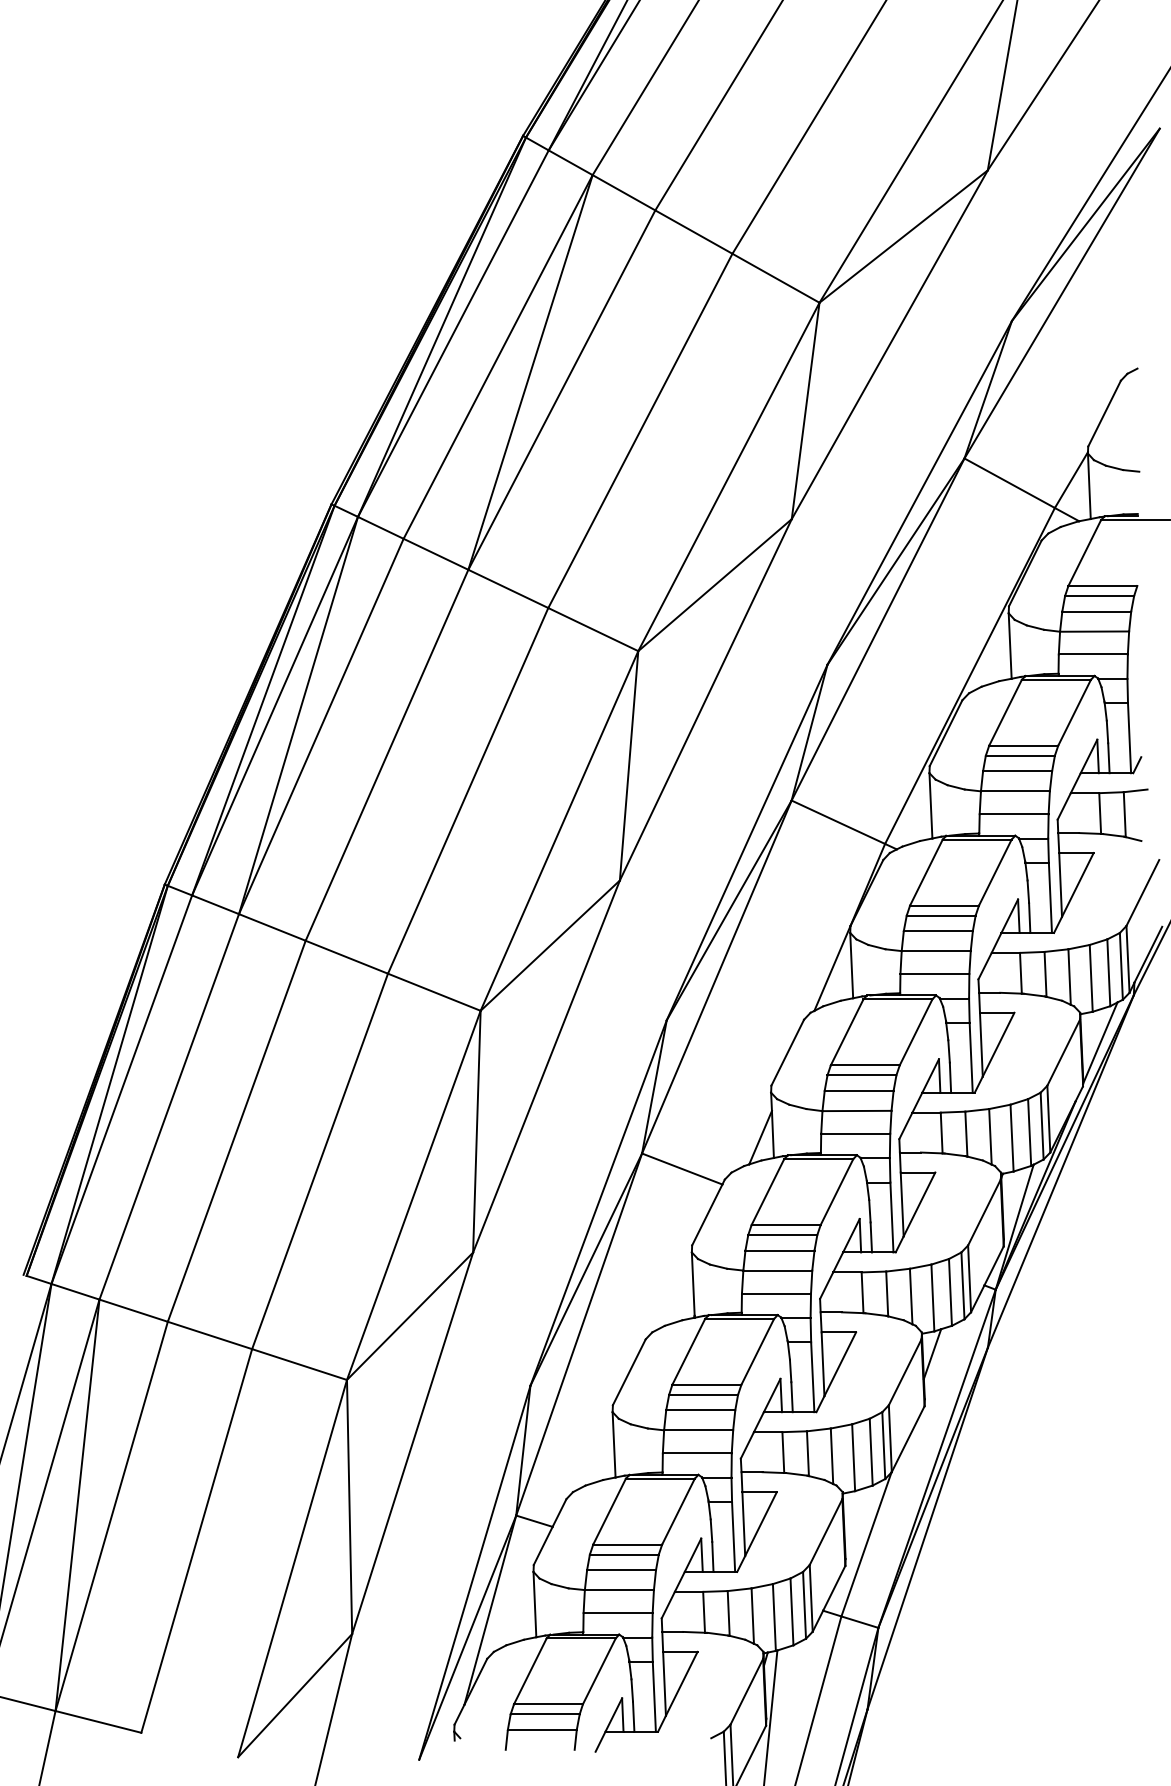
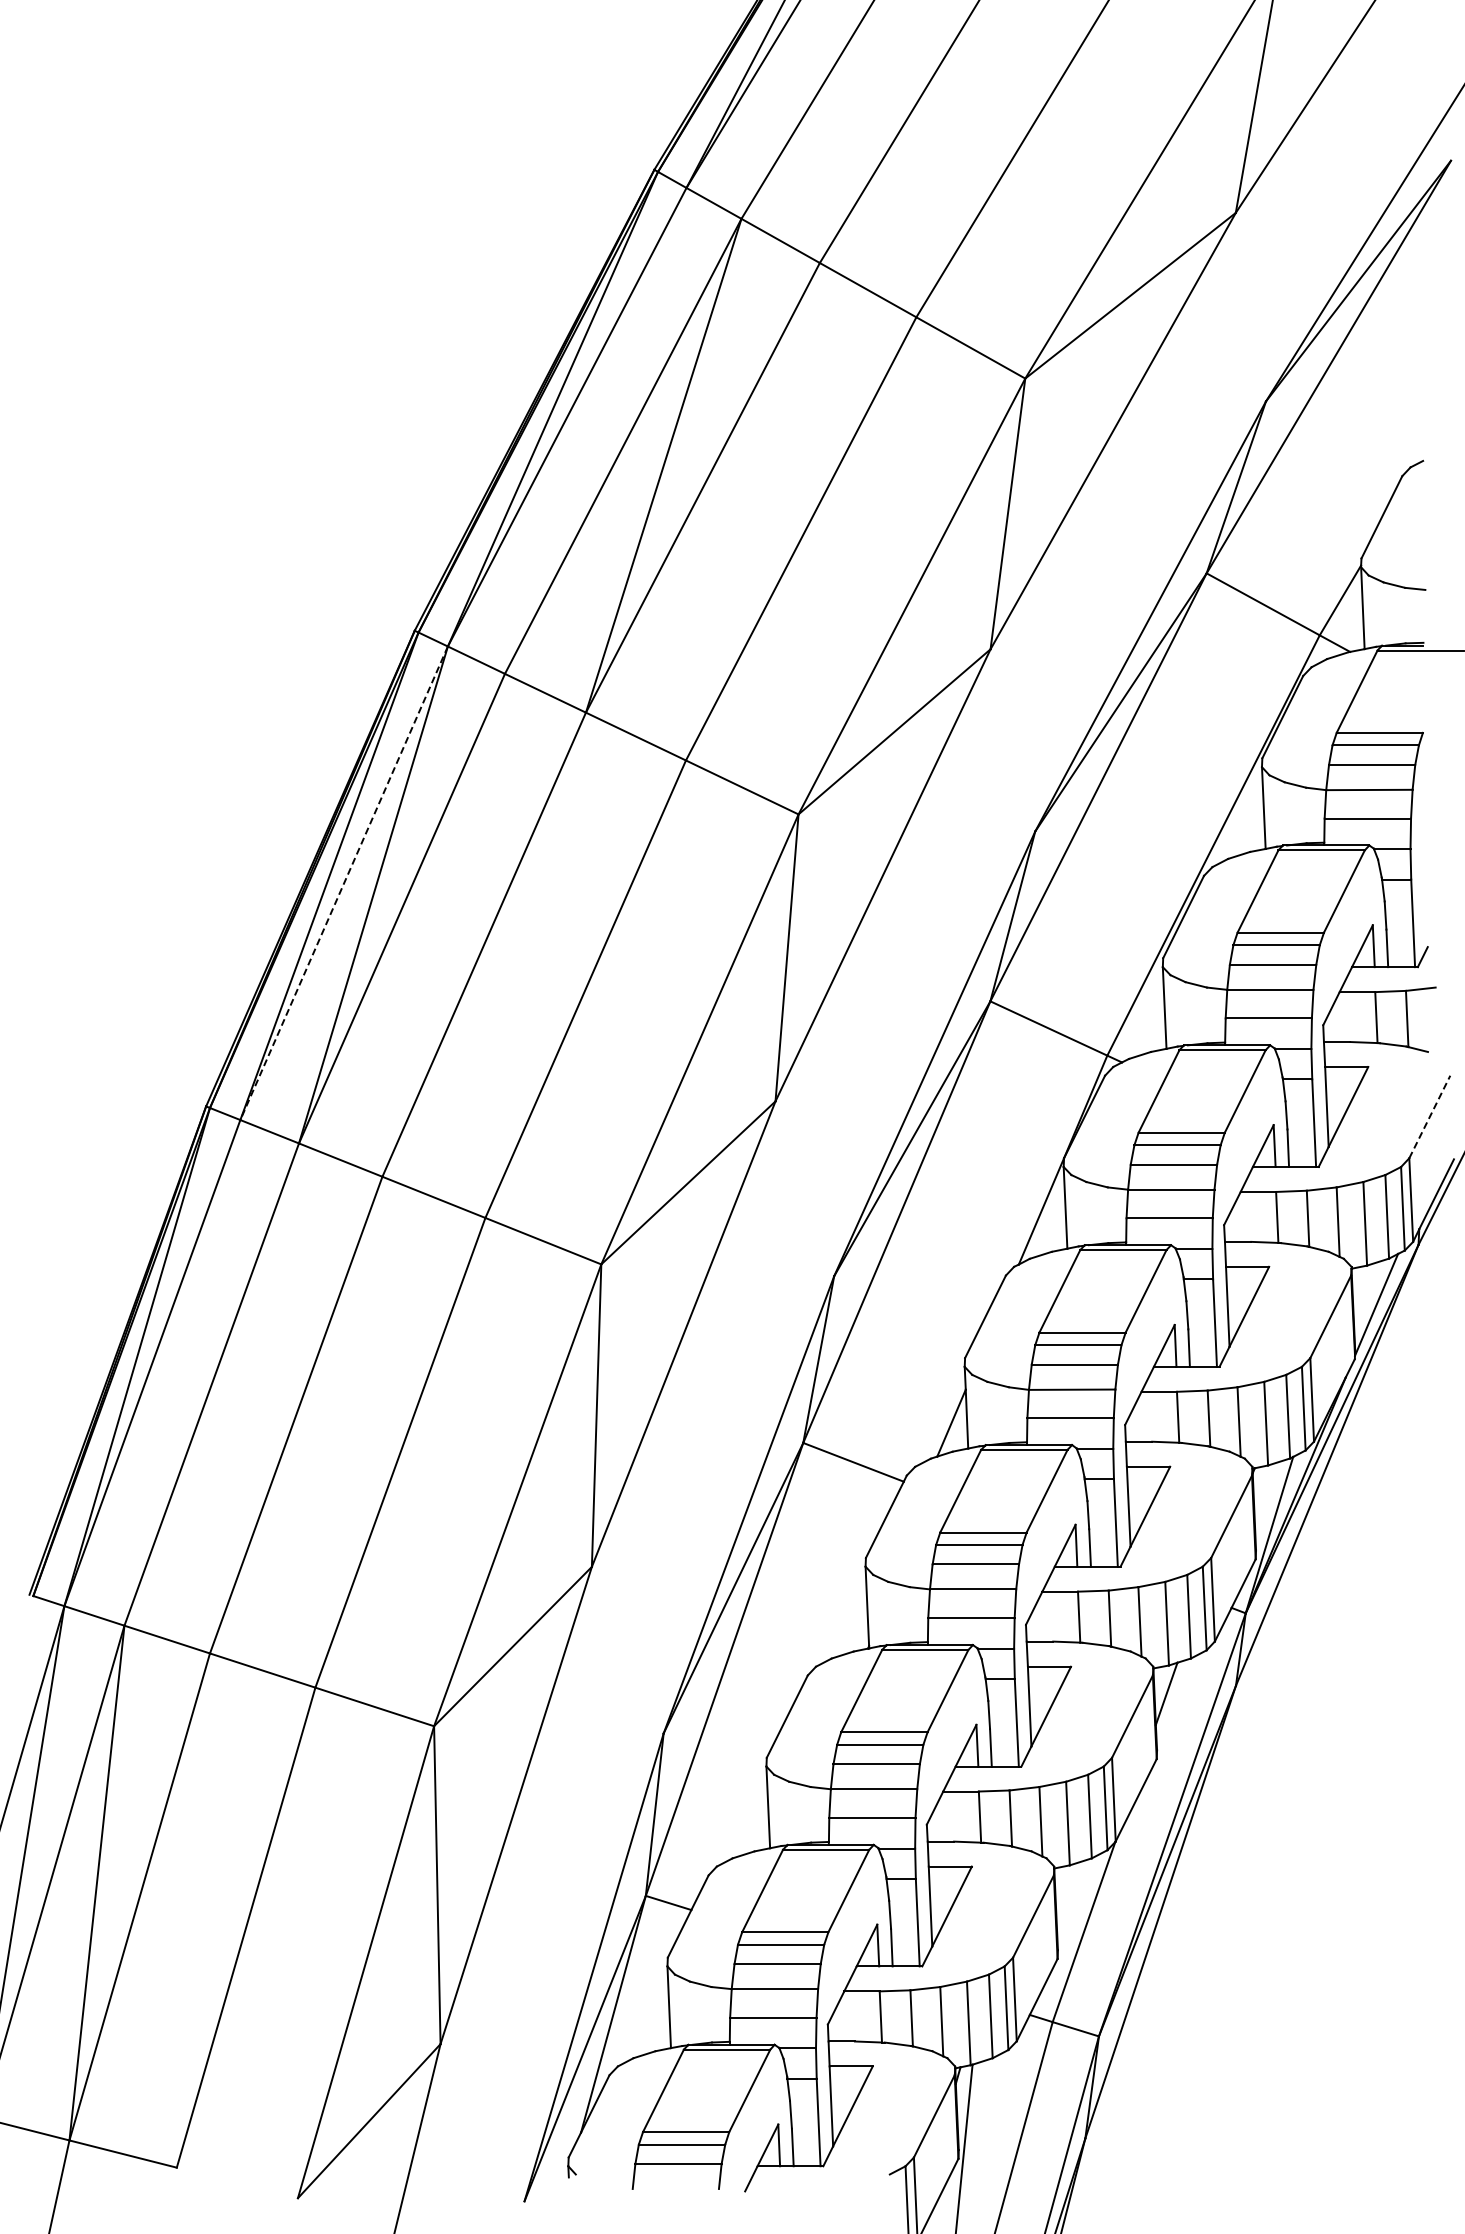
line: (275, 706) -> (344, 883), solid -> dashed
line: (1143, 892) -> (1430, 1116), solid -> dashed

